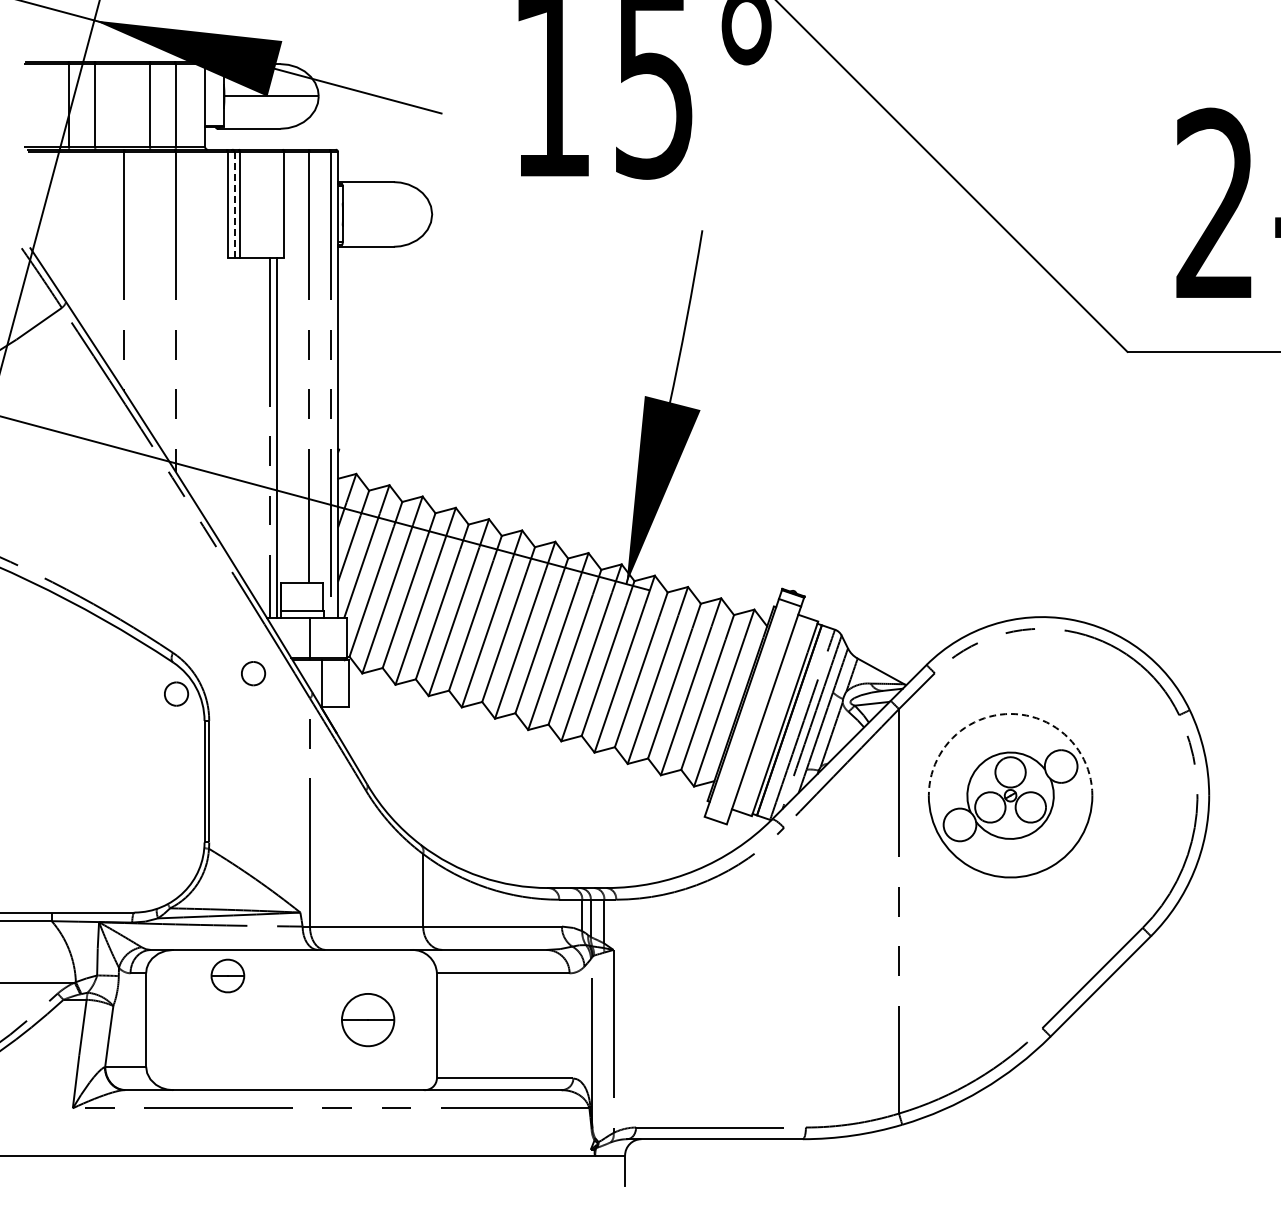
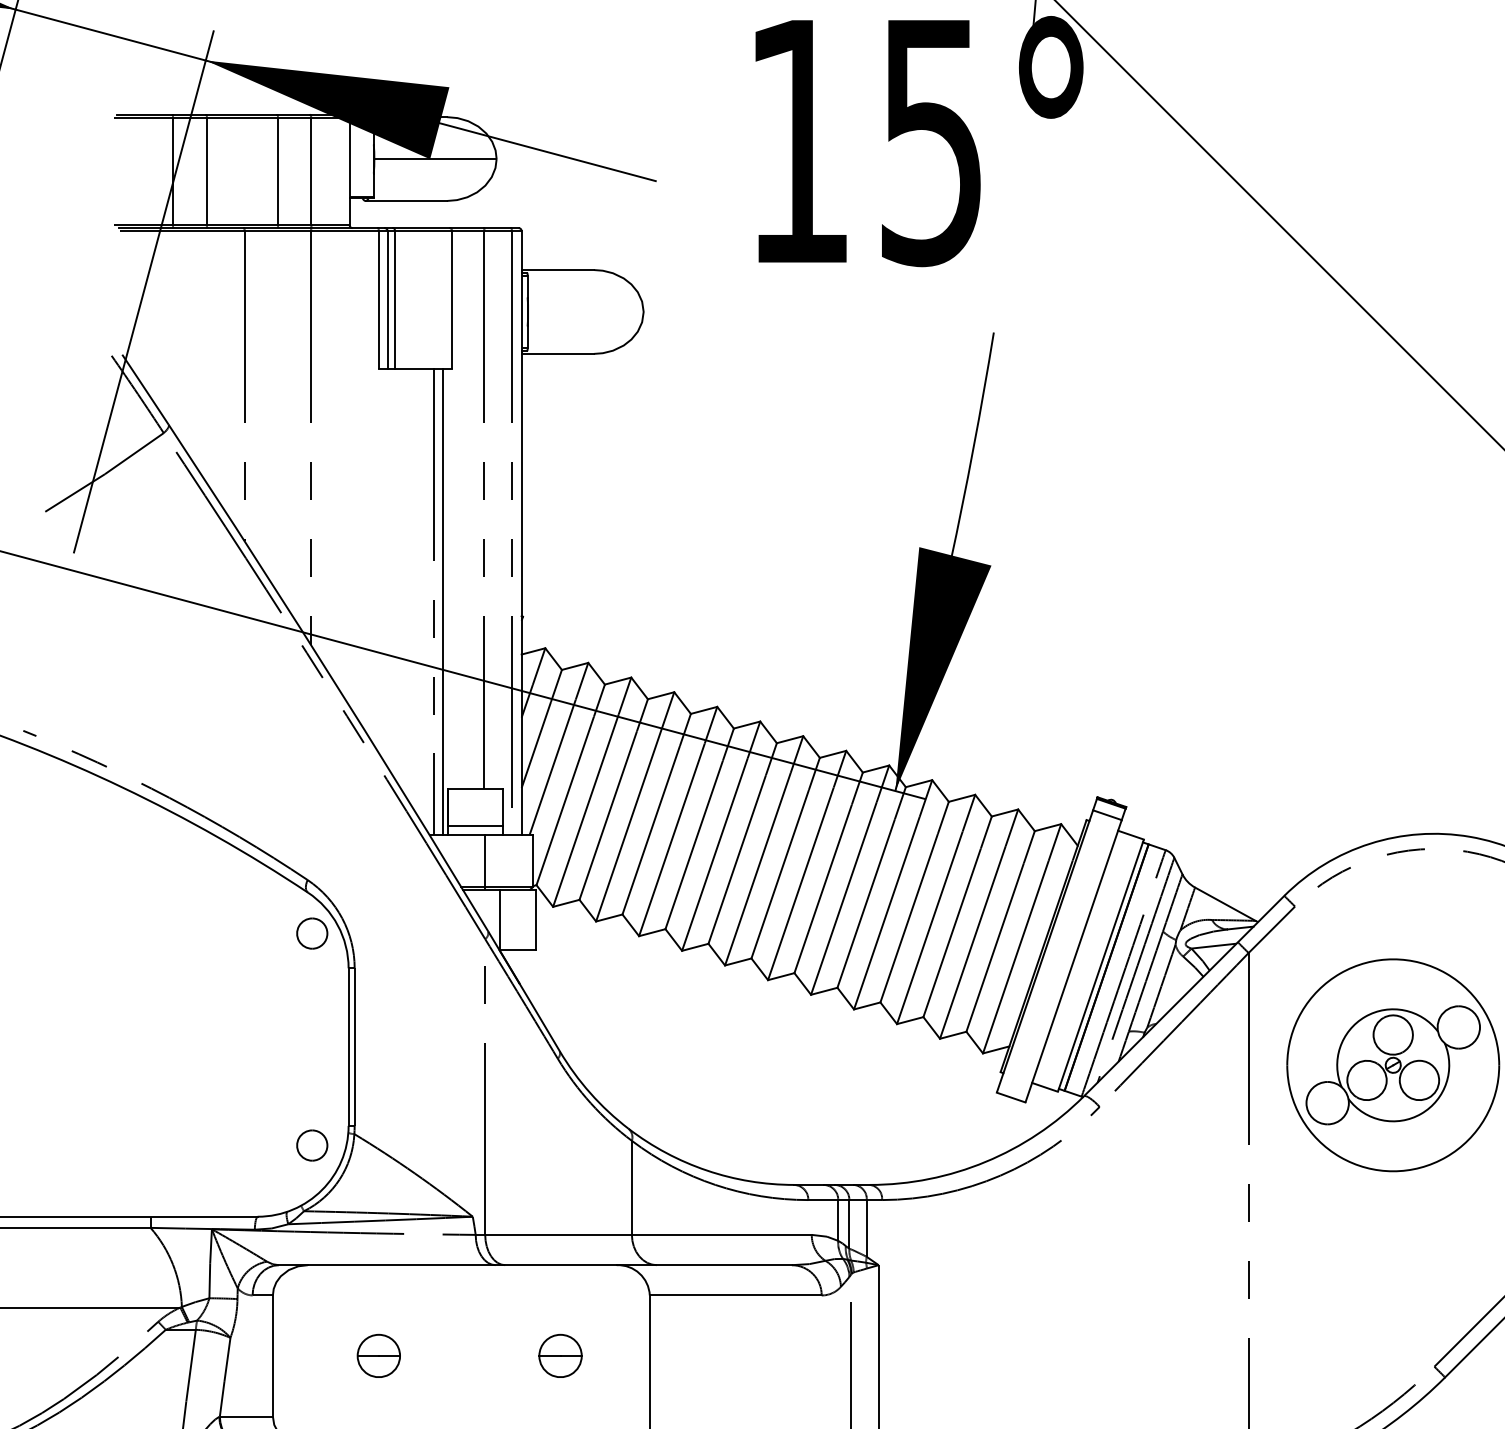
line: (234, 204) -> (387, 299), dashed -> solid
part: (253, 673) -> (312, 1145), moved
arc: (1010, 713) -> (1393, 958), dashed -> solid
part: (227, 975) -> (378, 1355), moved
part: (367, 1019) -> (559, 1355), size x0.62

